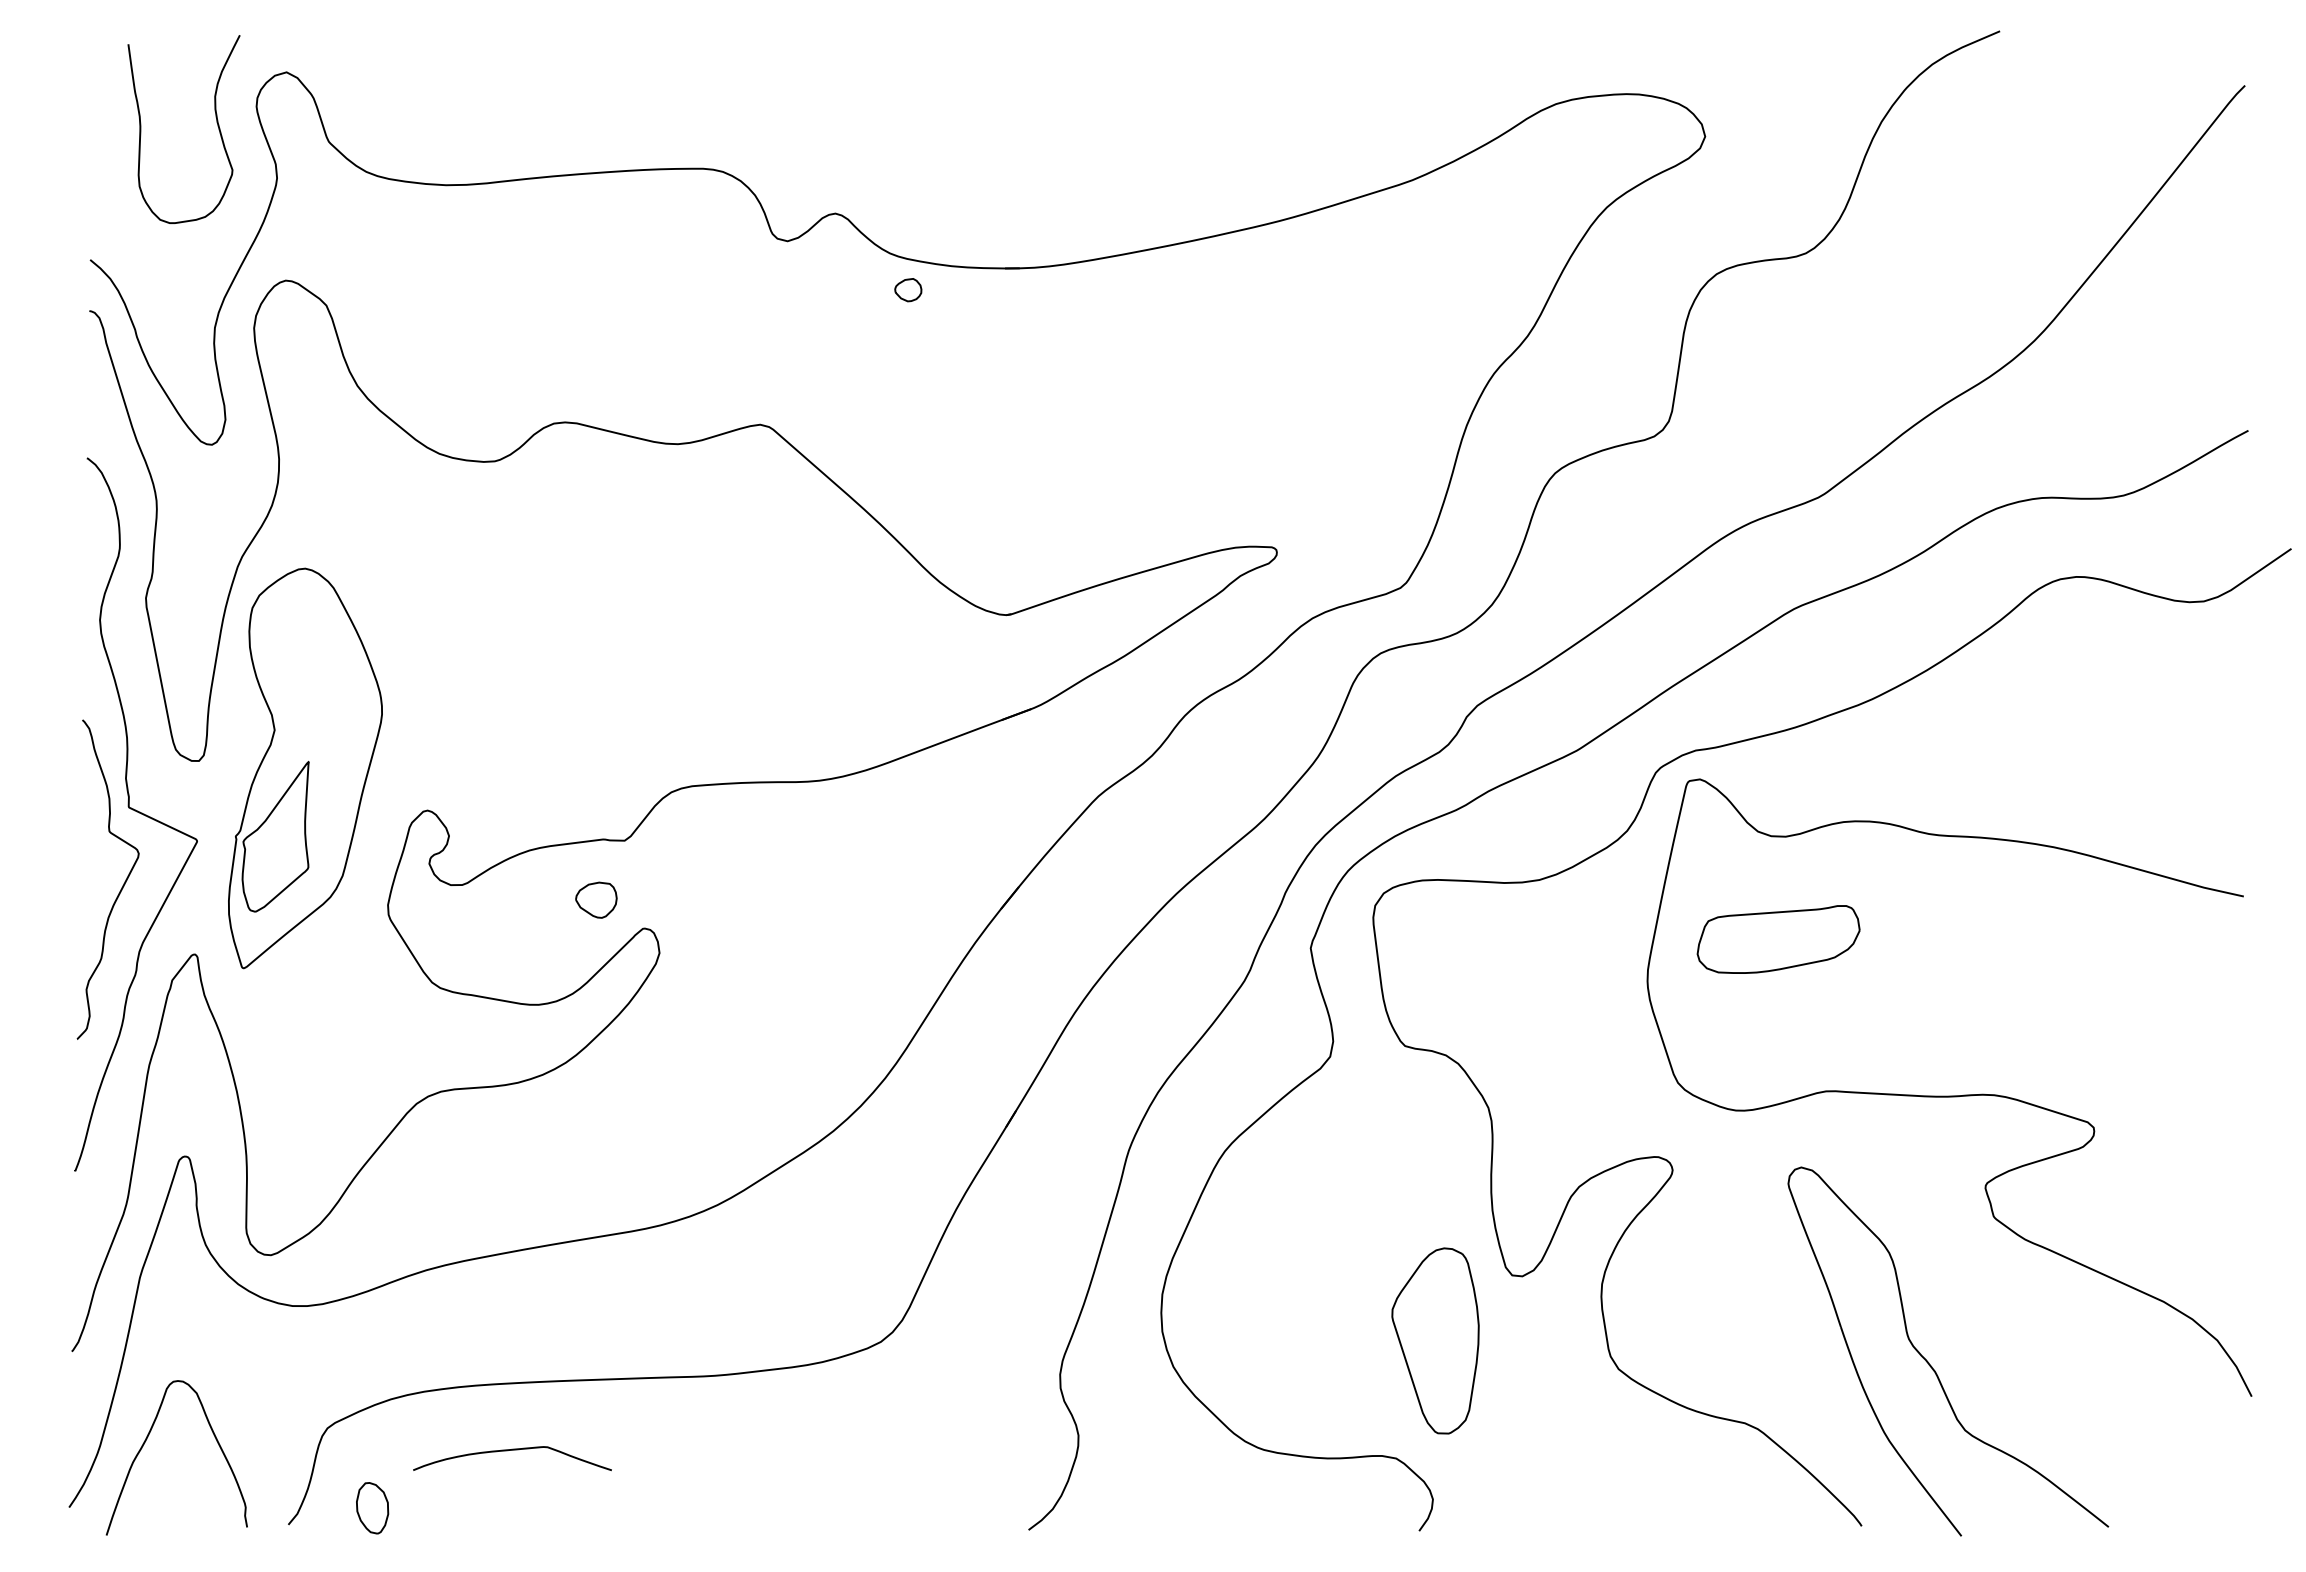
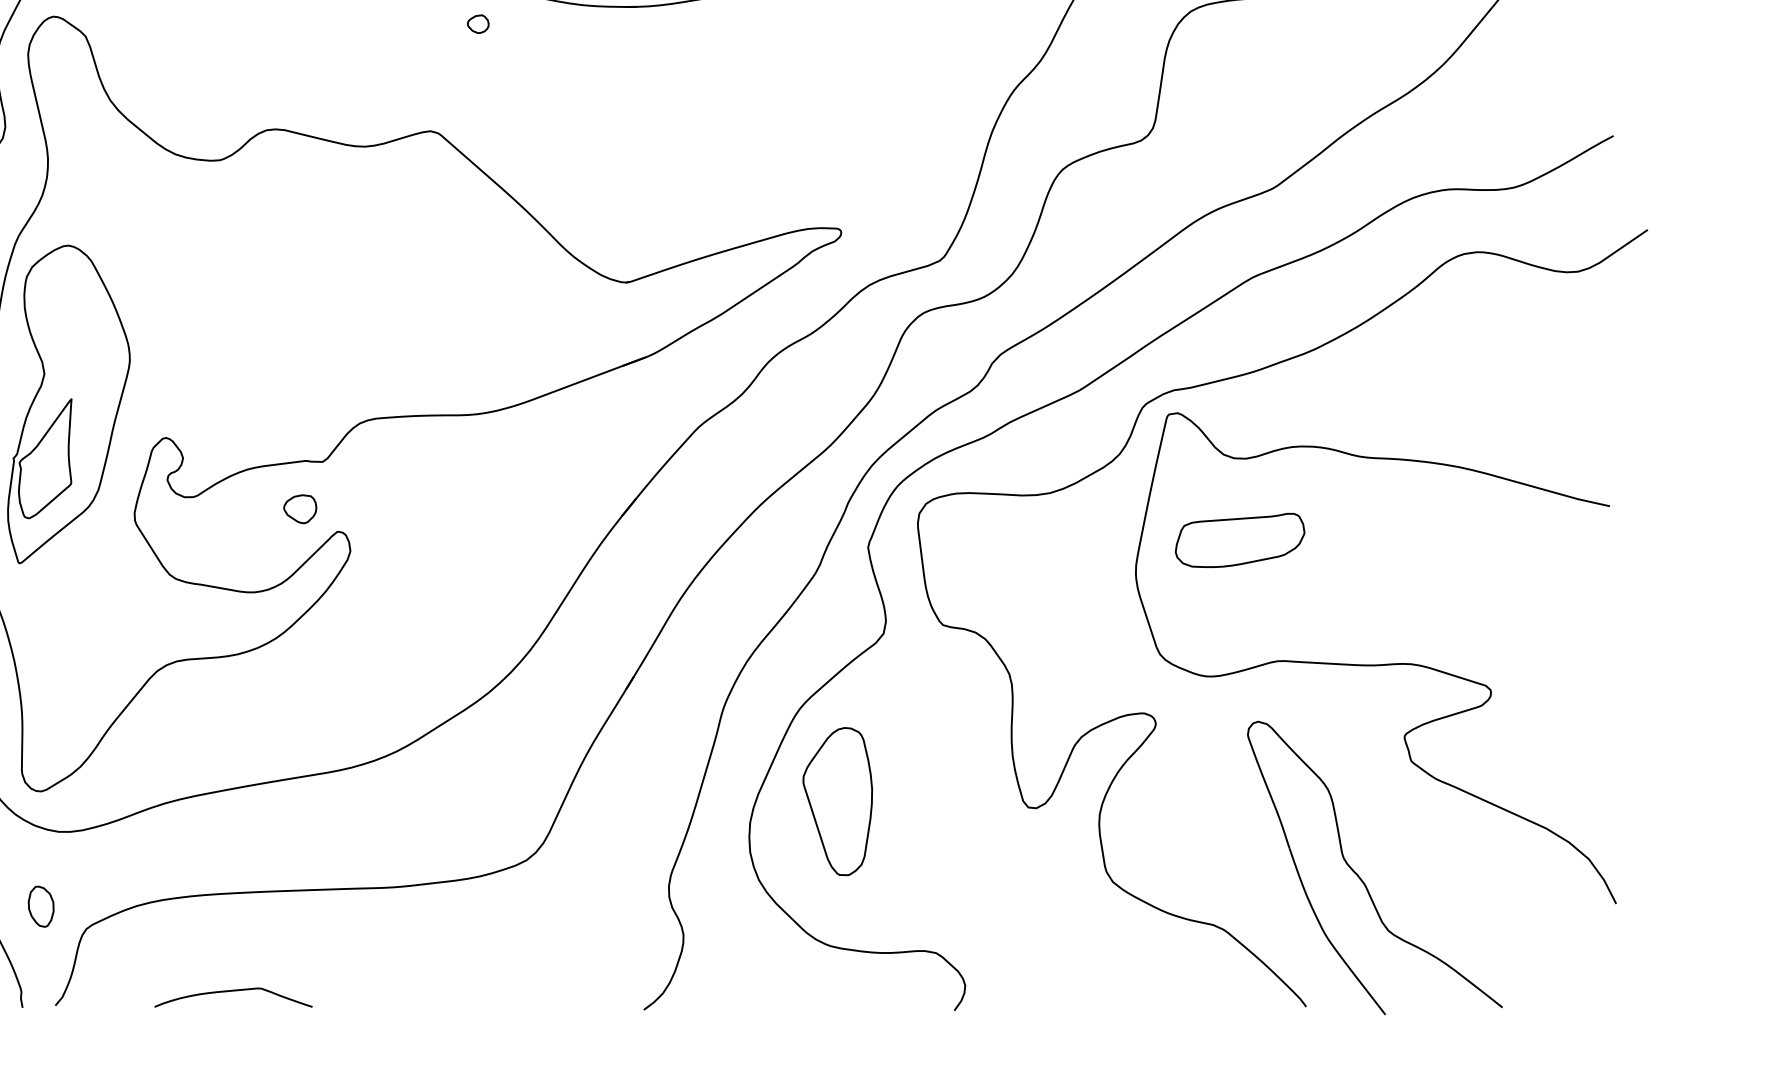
part: (908, 290) -> (478, 24), moved
part: (1435, 1340) -> (837, 801), moved
curve: (512, 1450) -> (233, 991), moved
part: (372, 1508) -> (41, 906), moved

